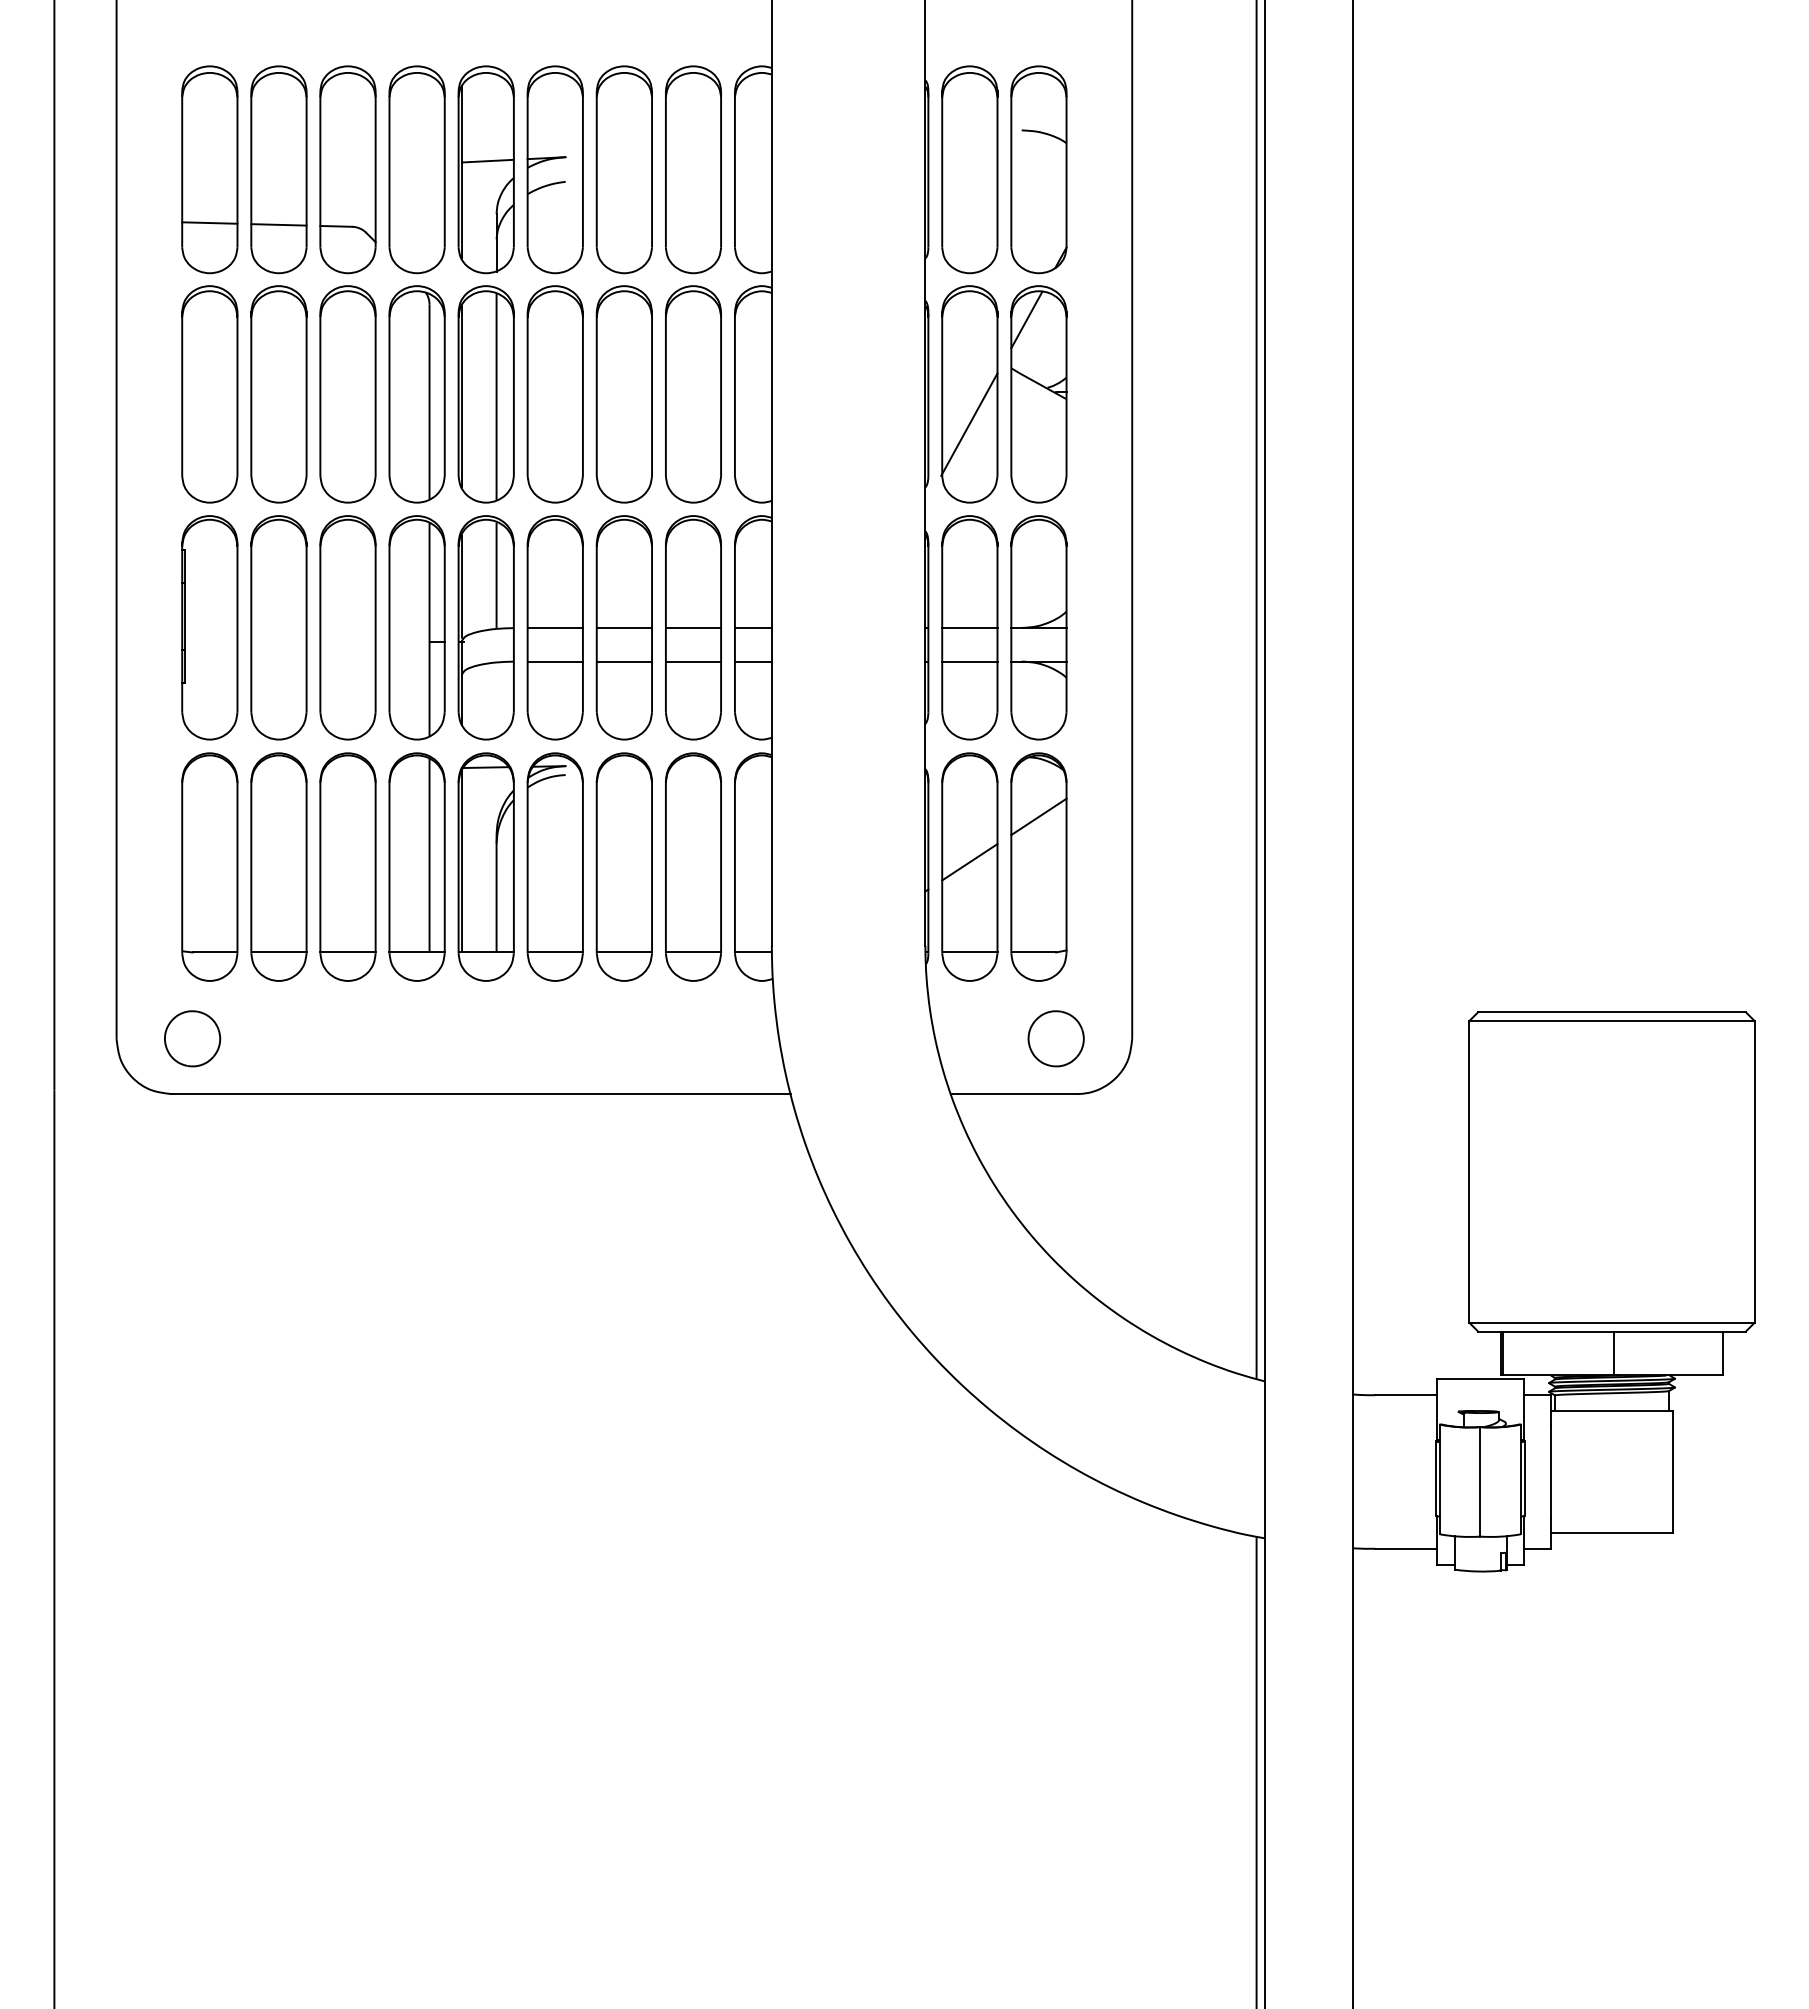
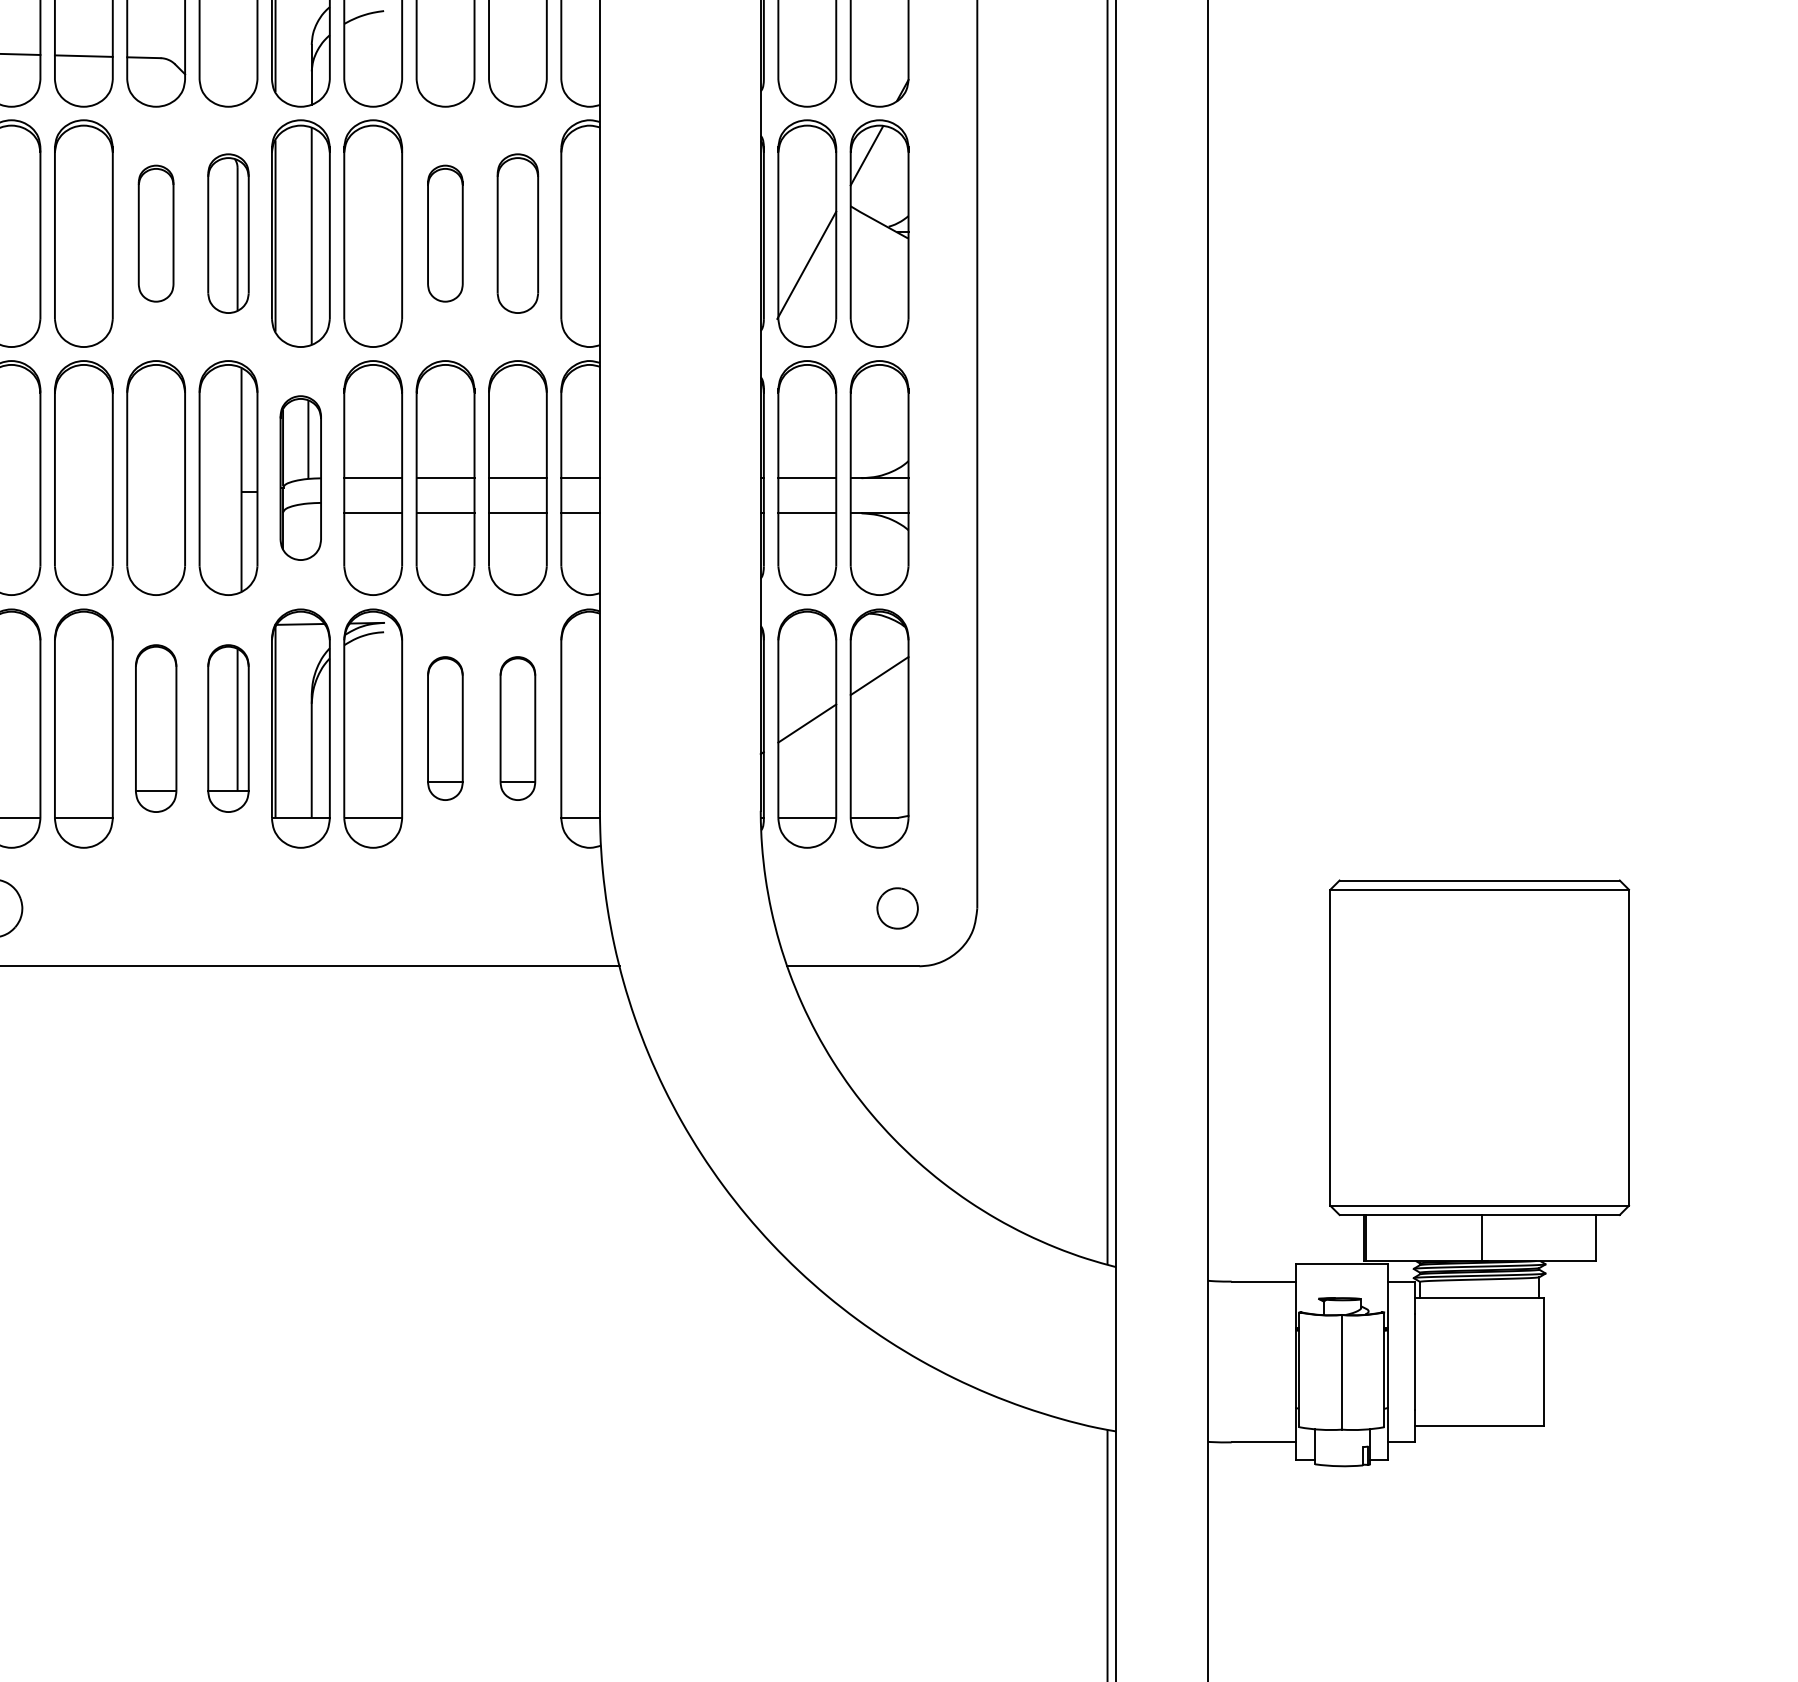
part: (347, 394) -> (155, 233), size x0.6
part: (416, 394) -> (227, 233), size x0.7
part: (623, 394) -> (444, 233), size x0.6
part: (693, 394) -> (517, 233), size x0.7
part: (485, 627) -> (300, 477), size x0.7
part: (347, 866) -> (155, 727), size x0.7
part: (416, 866) -> (227, 727), size x0.7
part: (623, 866) -> (444, 727), size x0.6
part: (693, 866) -> (517, 727), size x0.6
part: (1055, 1038) -> (896, 908), size x0.7

